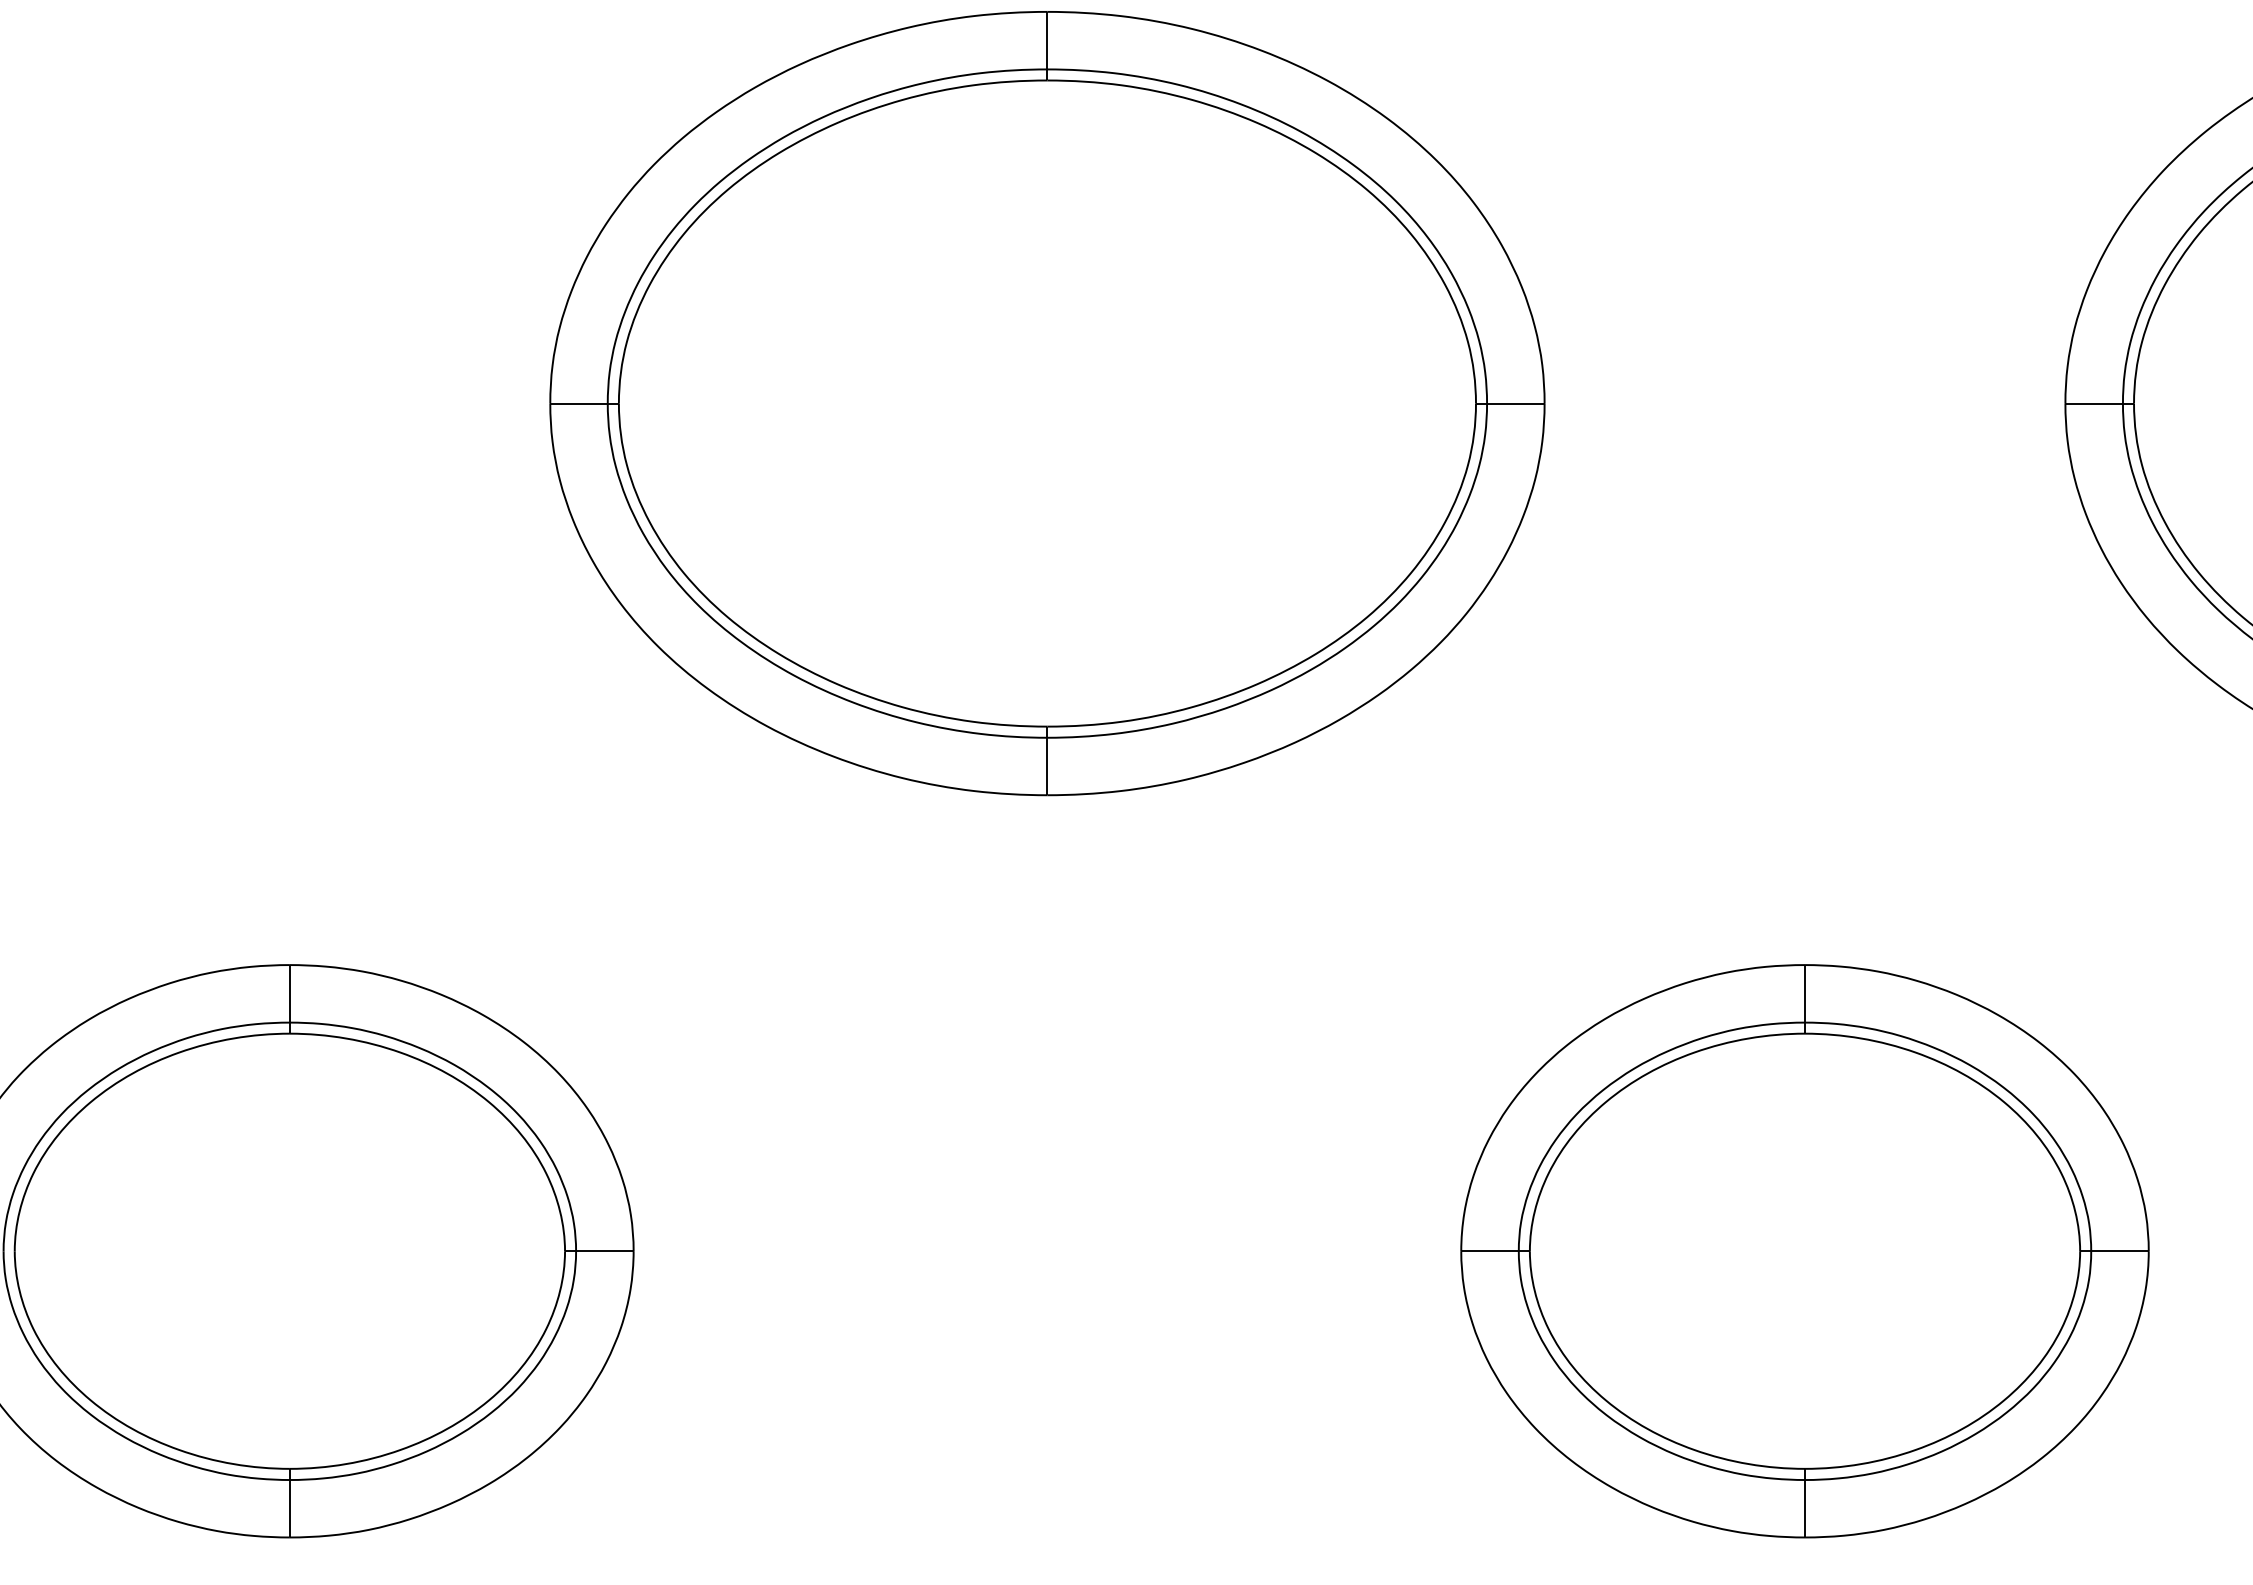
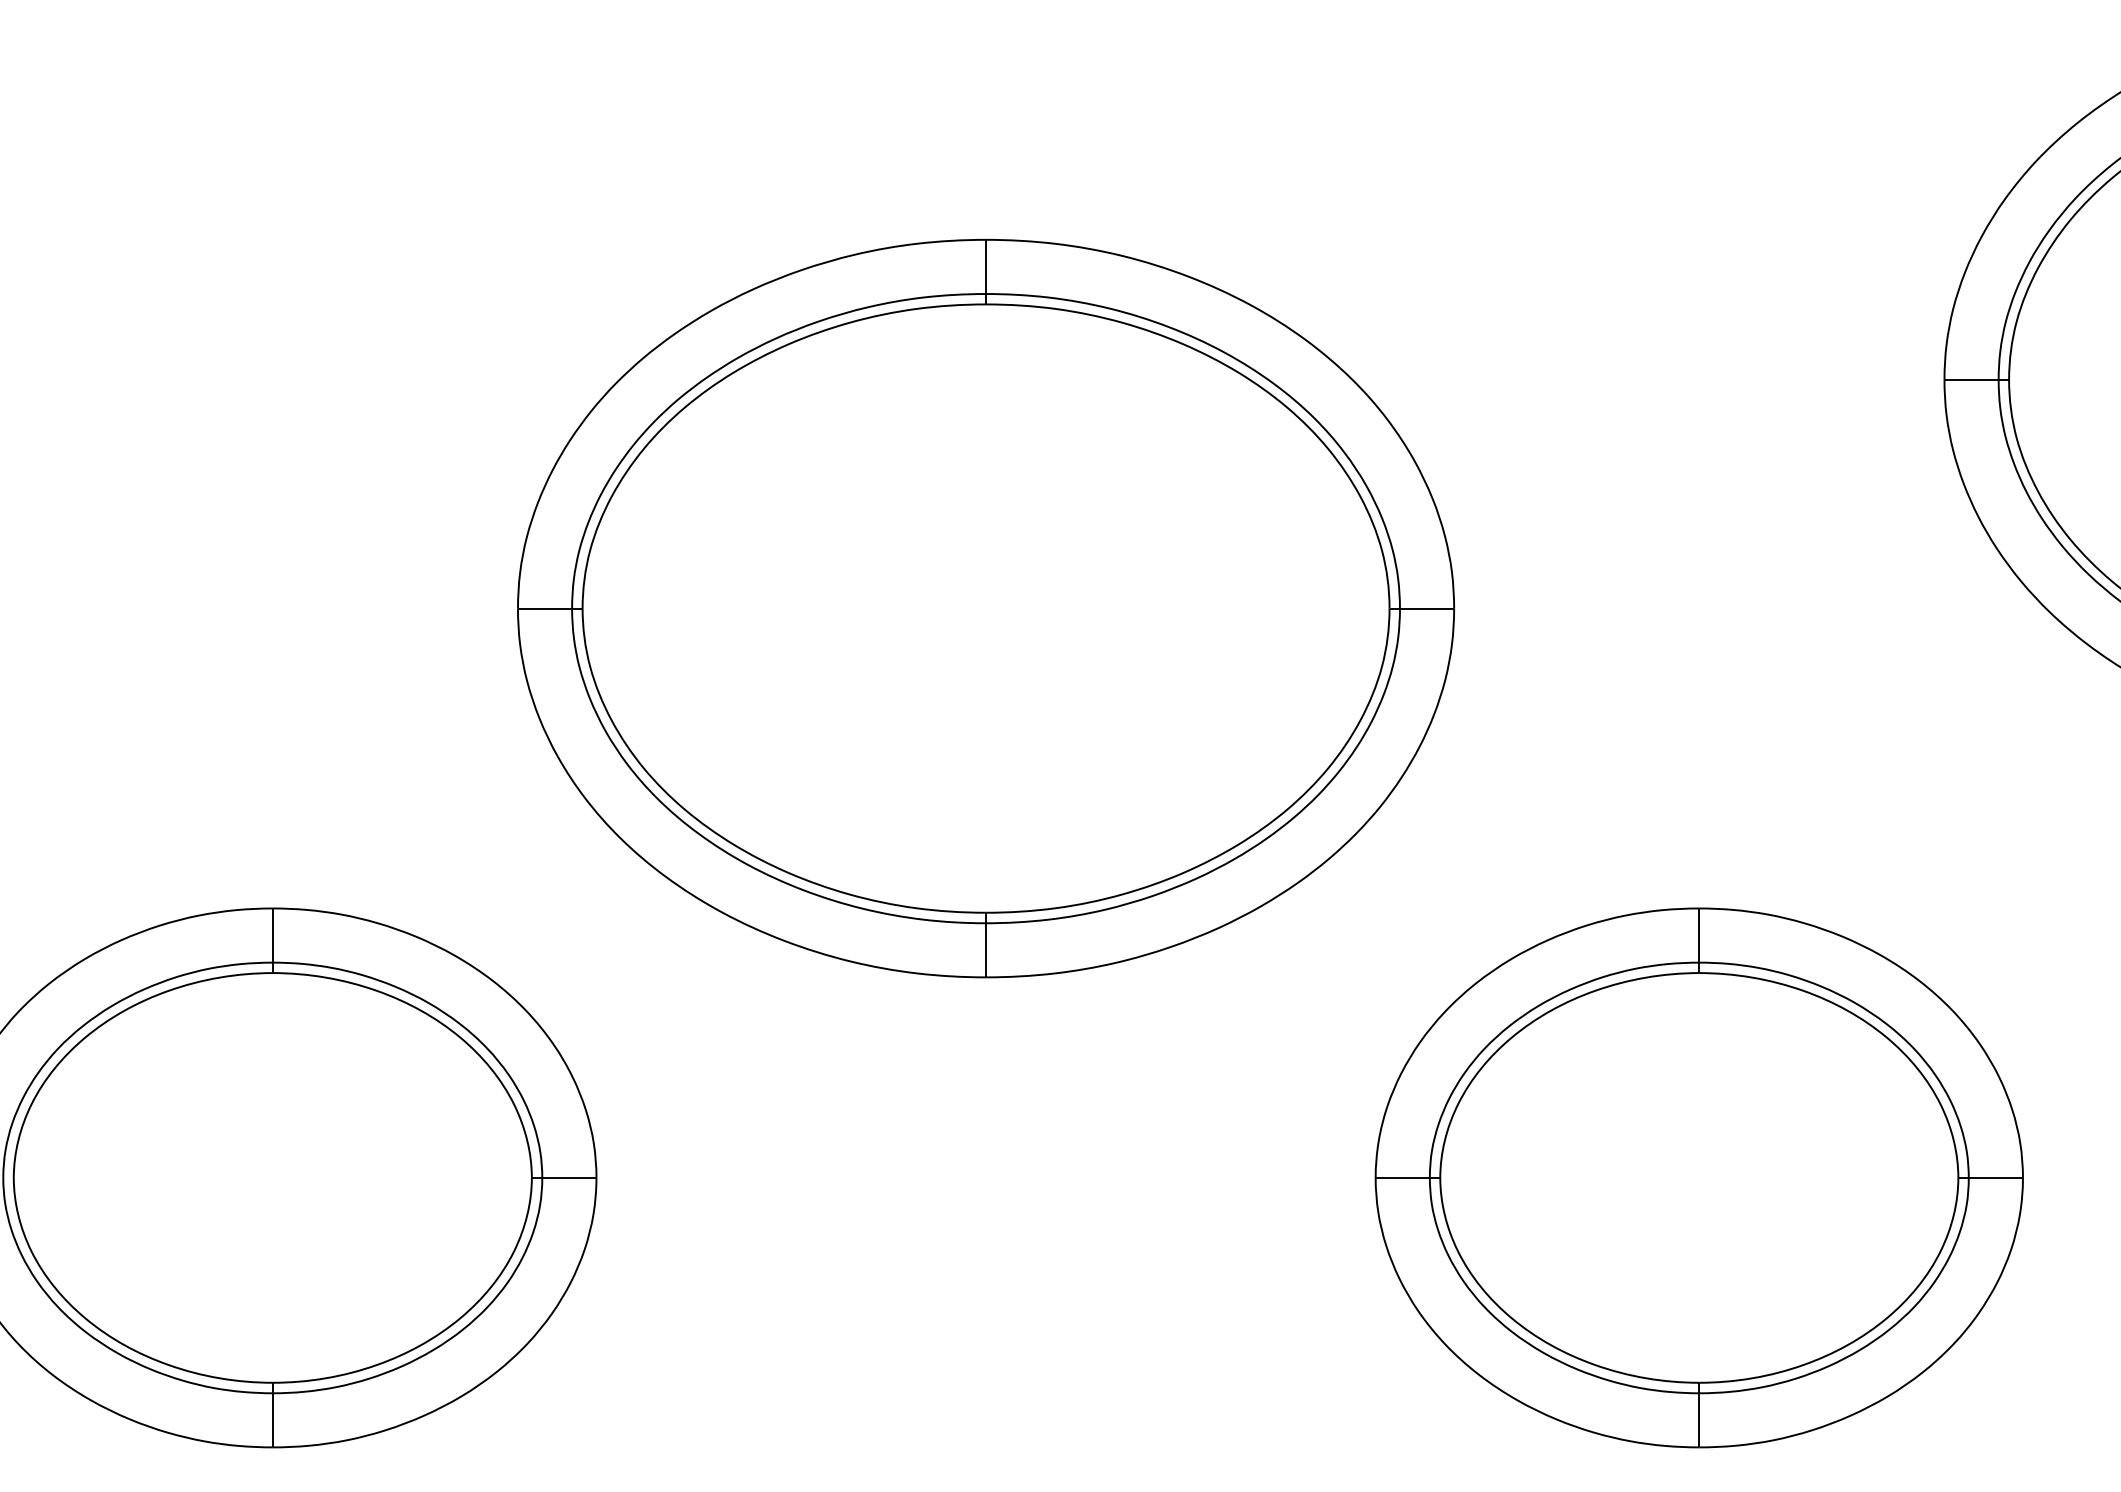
part: (1047, 403) -> (986, 608), moved

